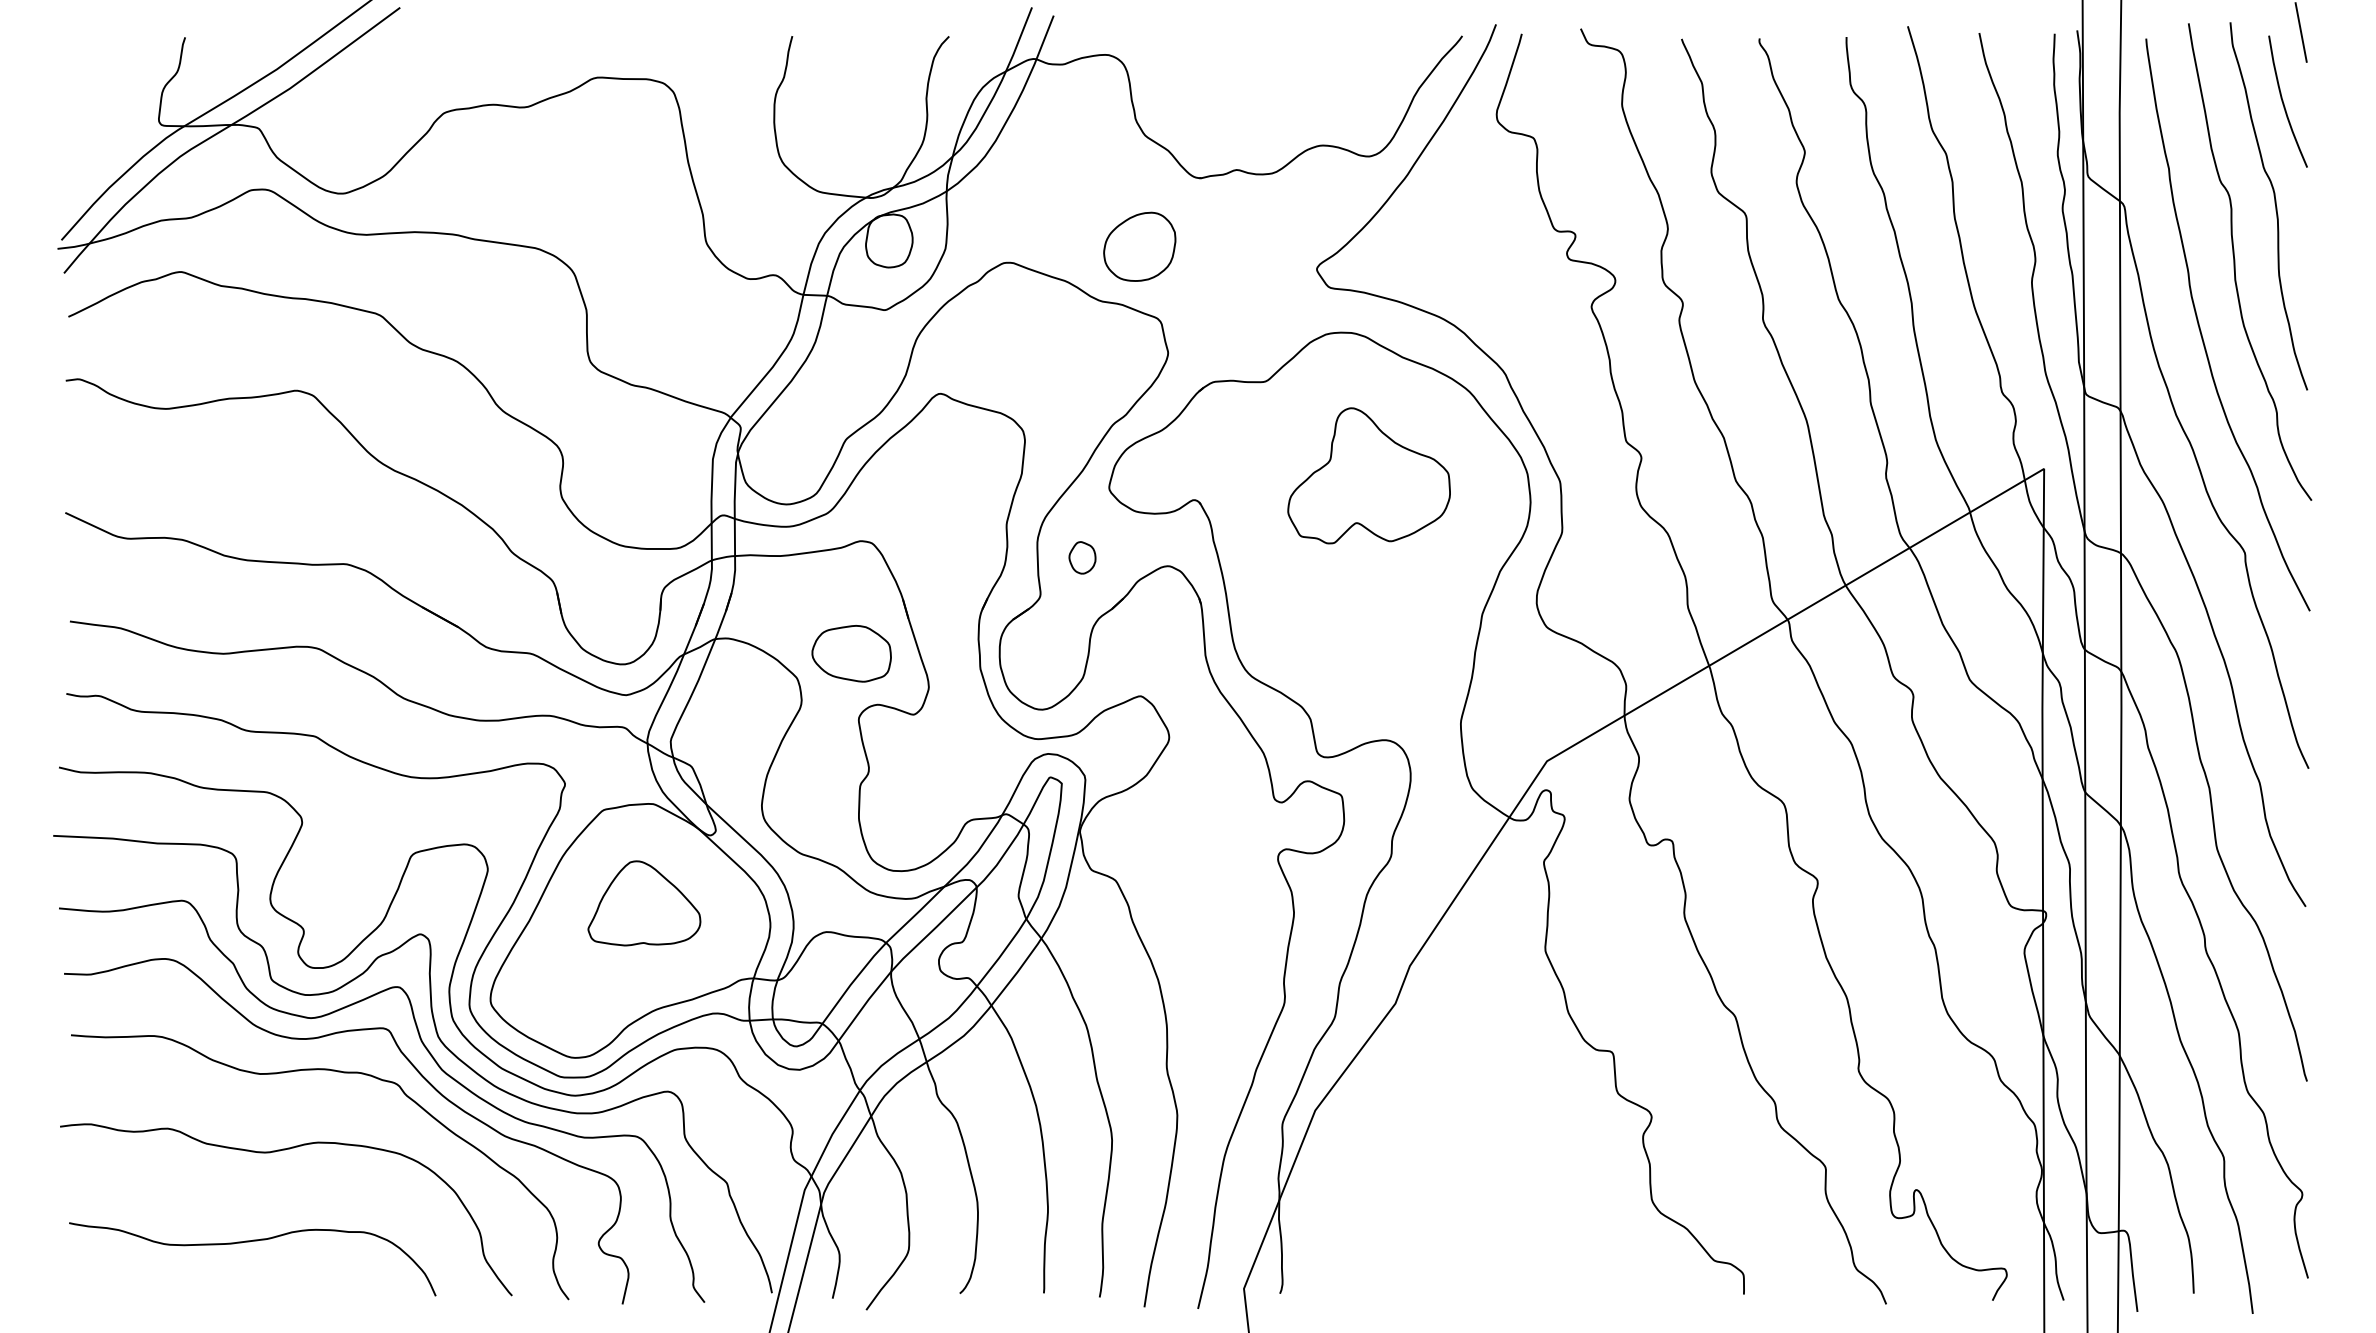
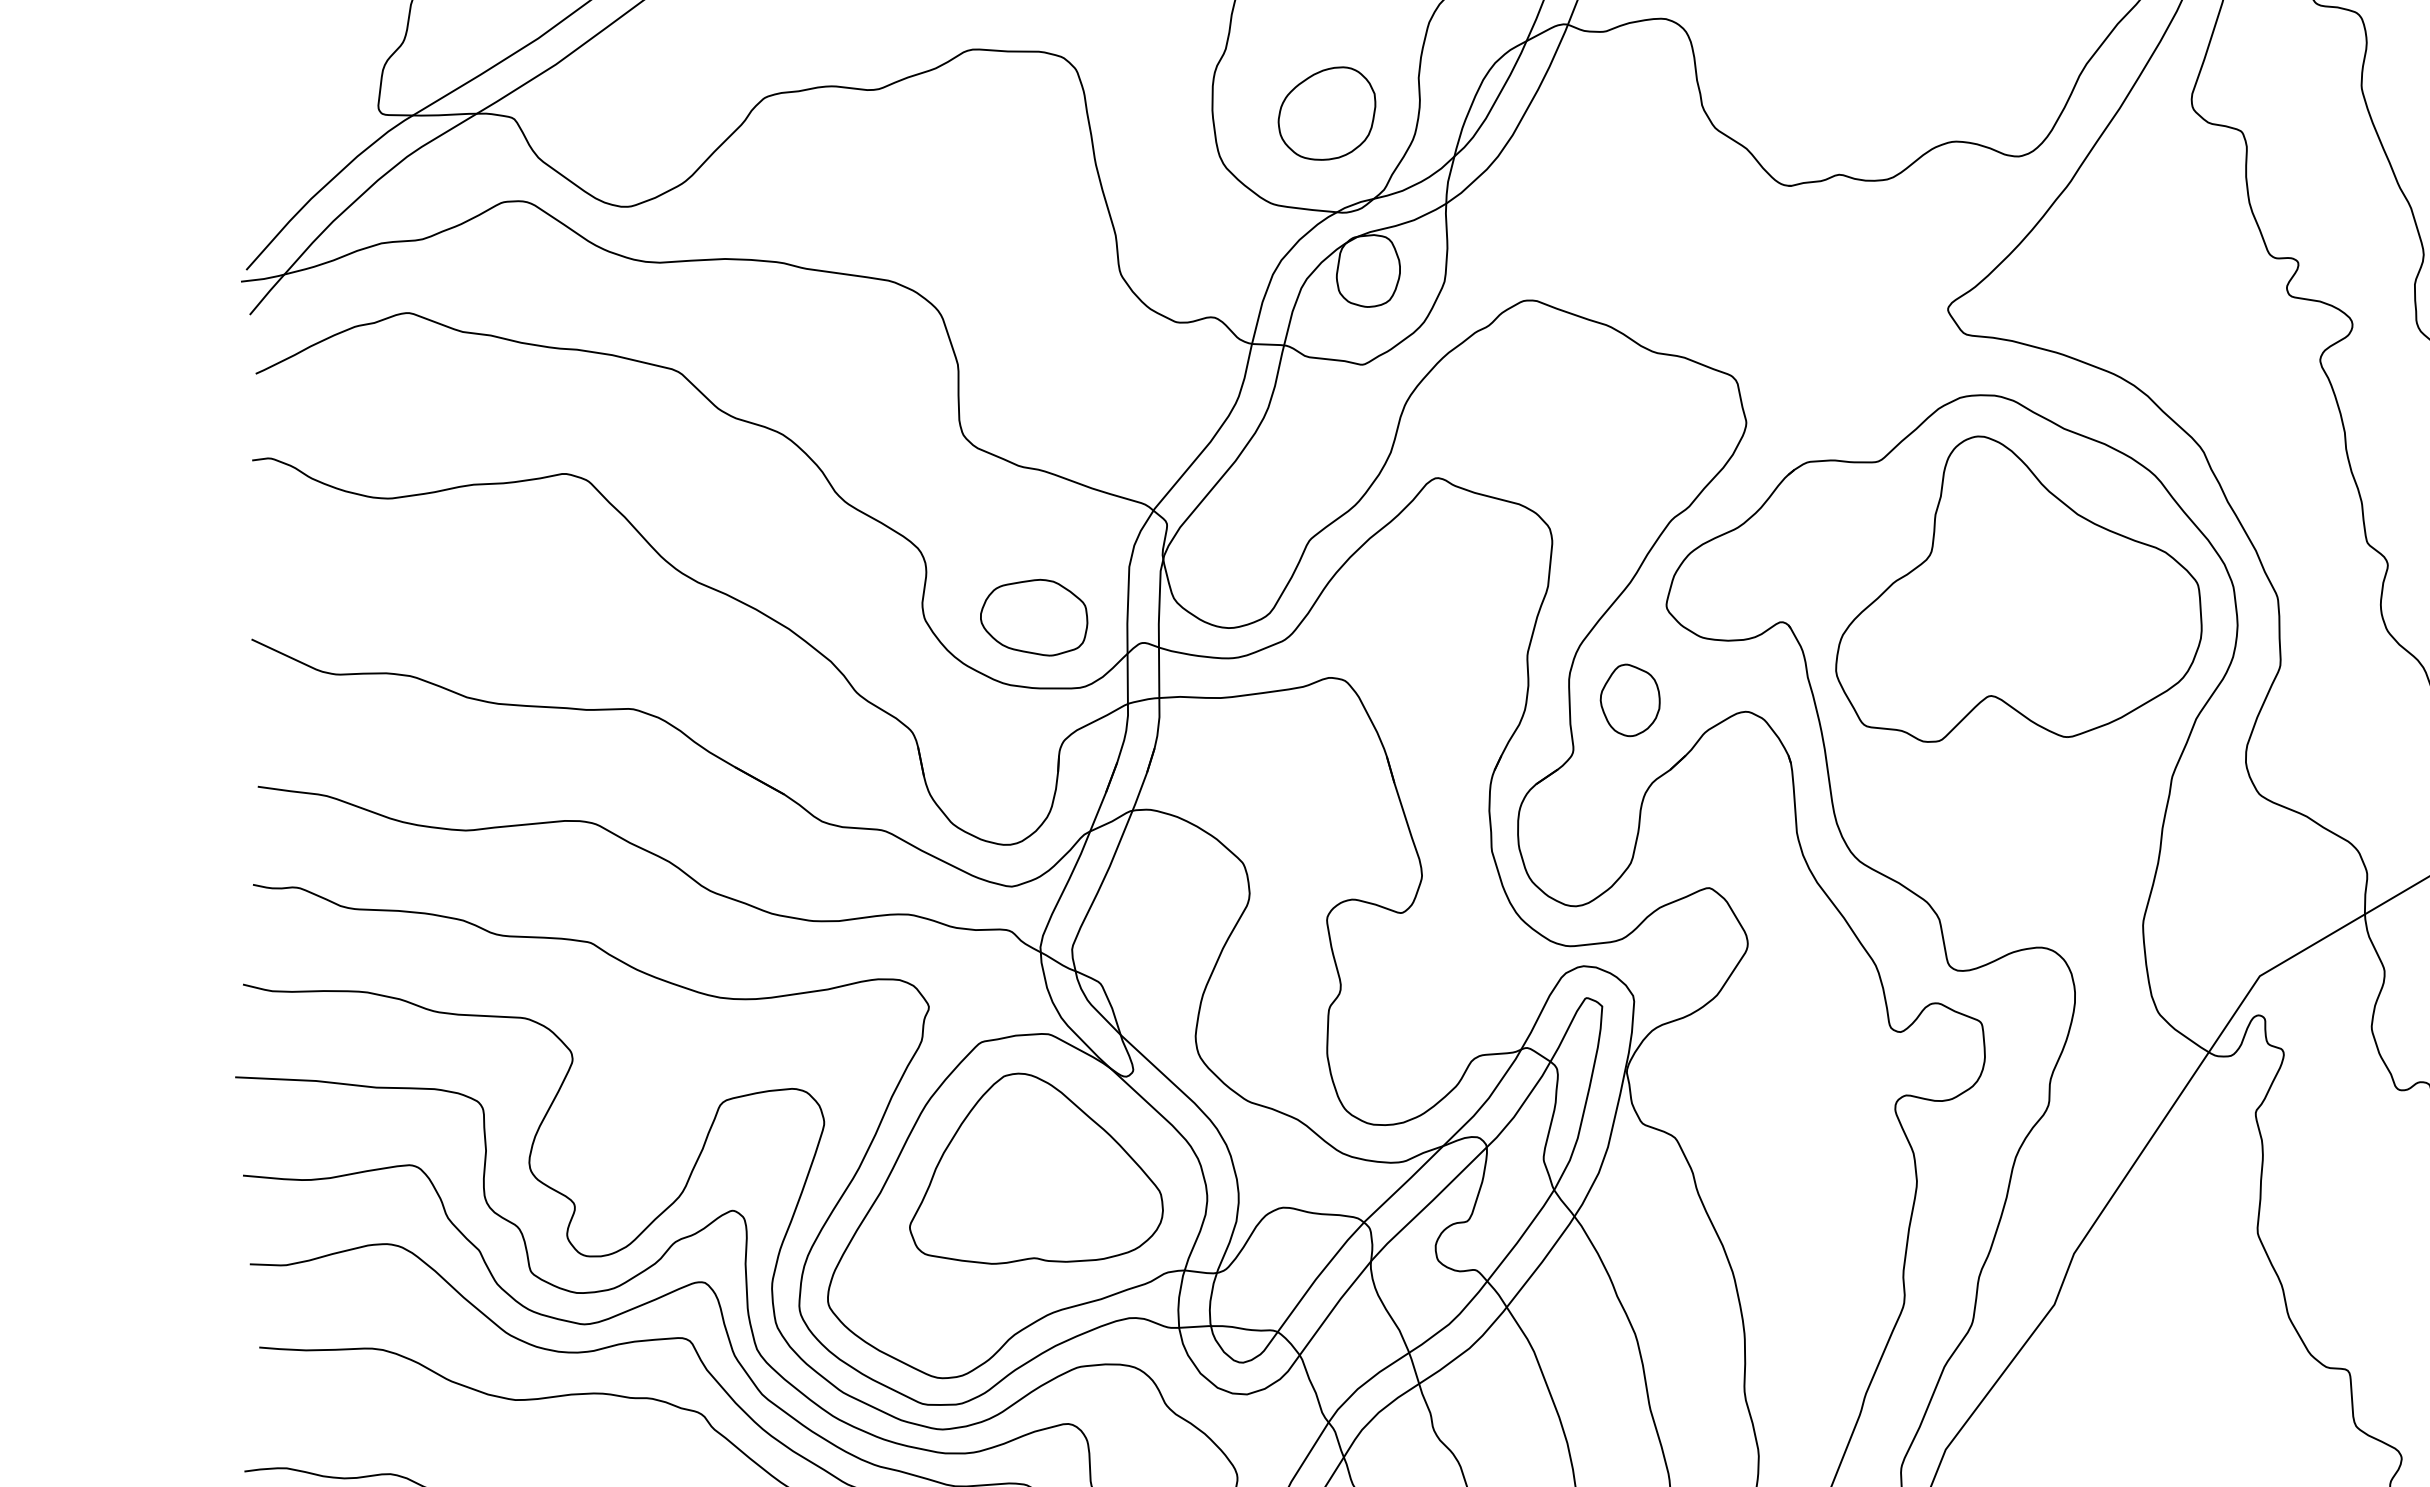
part: (1139, 246) -> (1326, 113), moved
part: (1368, 475) -> (2017, 588), size x1.67
part: (1082, 557) -> (1630, 699), size x1.67
part: (851, 653) -> (1033, 617), moved
part: (644, 903) -> (1036, 1168), size x1.67

